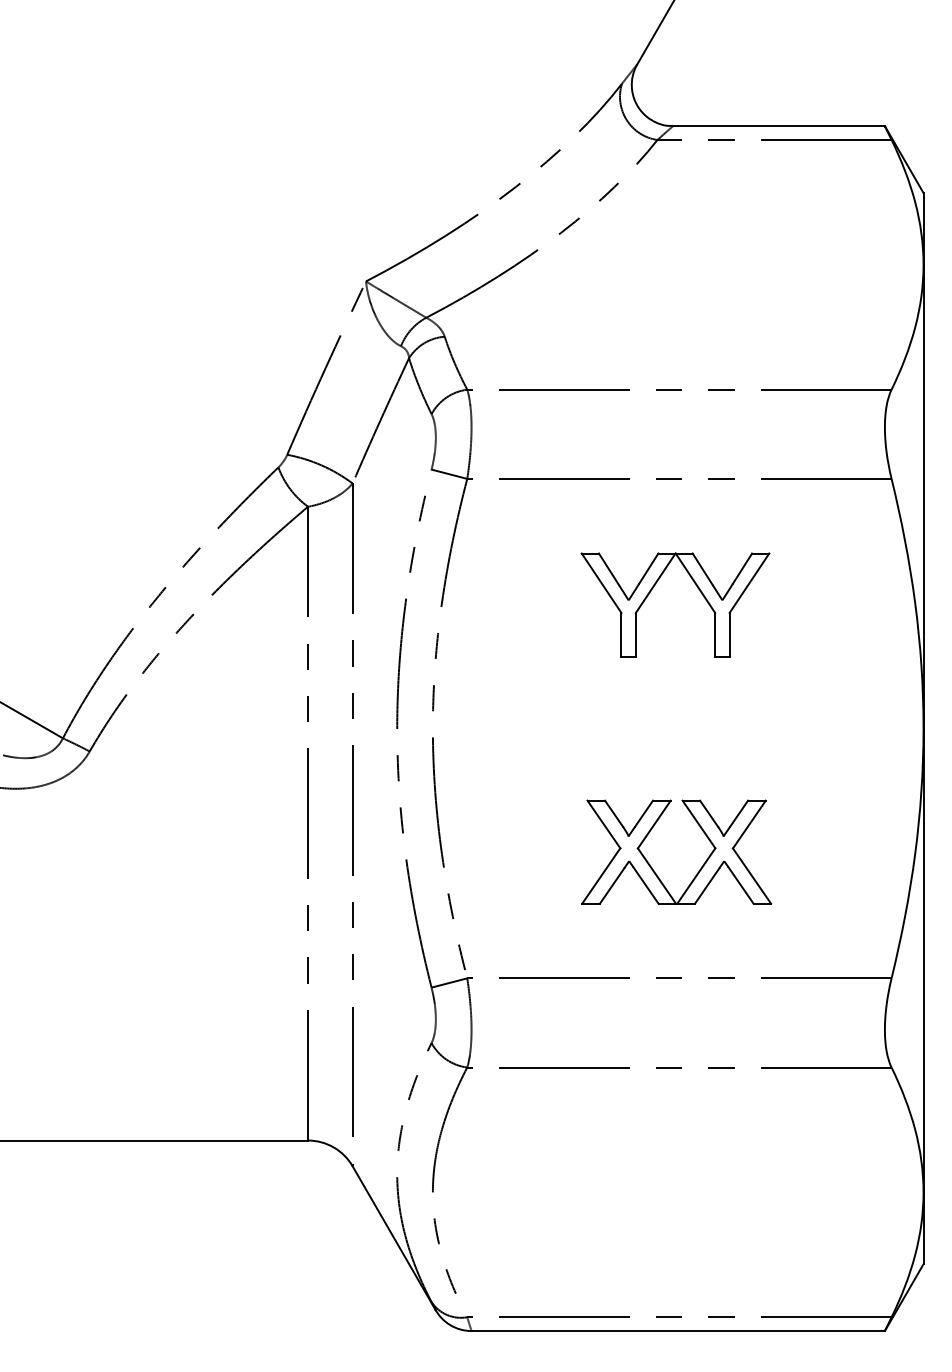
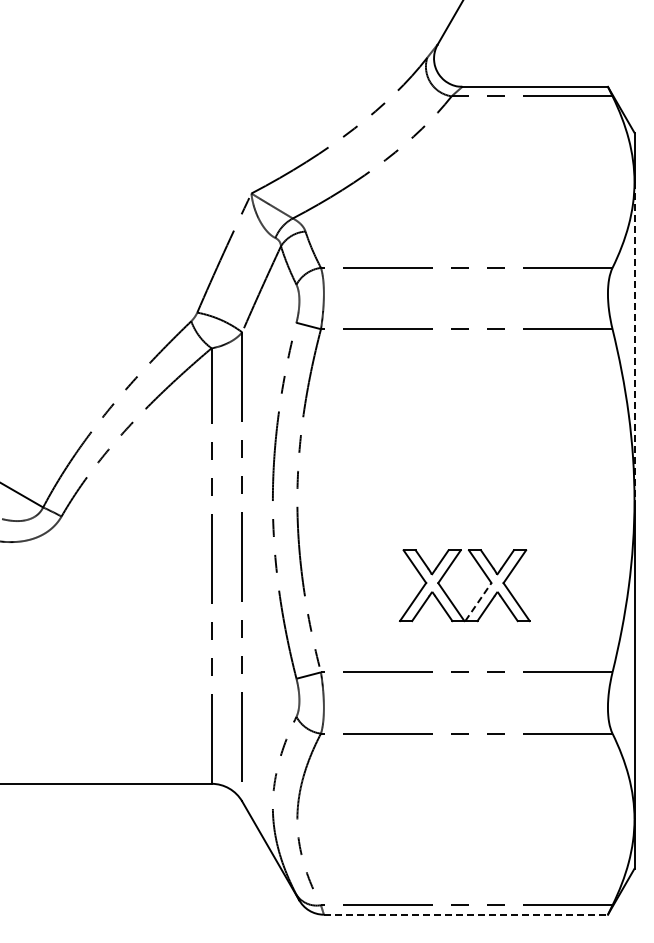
line: (923, 496) -> (634, 341), solid -> dashed
part: (654, 588) -> (449, 404), removed
line: (696, 875) -> (478, 601), solid -> dashed
line: (679, 1330) -> (466, 914), solid -> dashed

